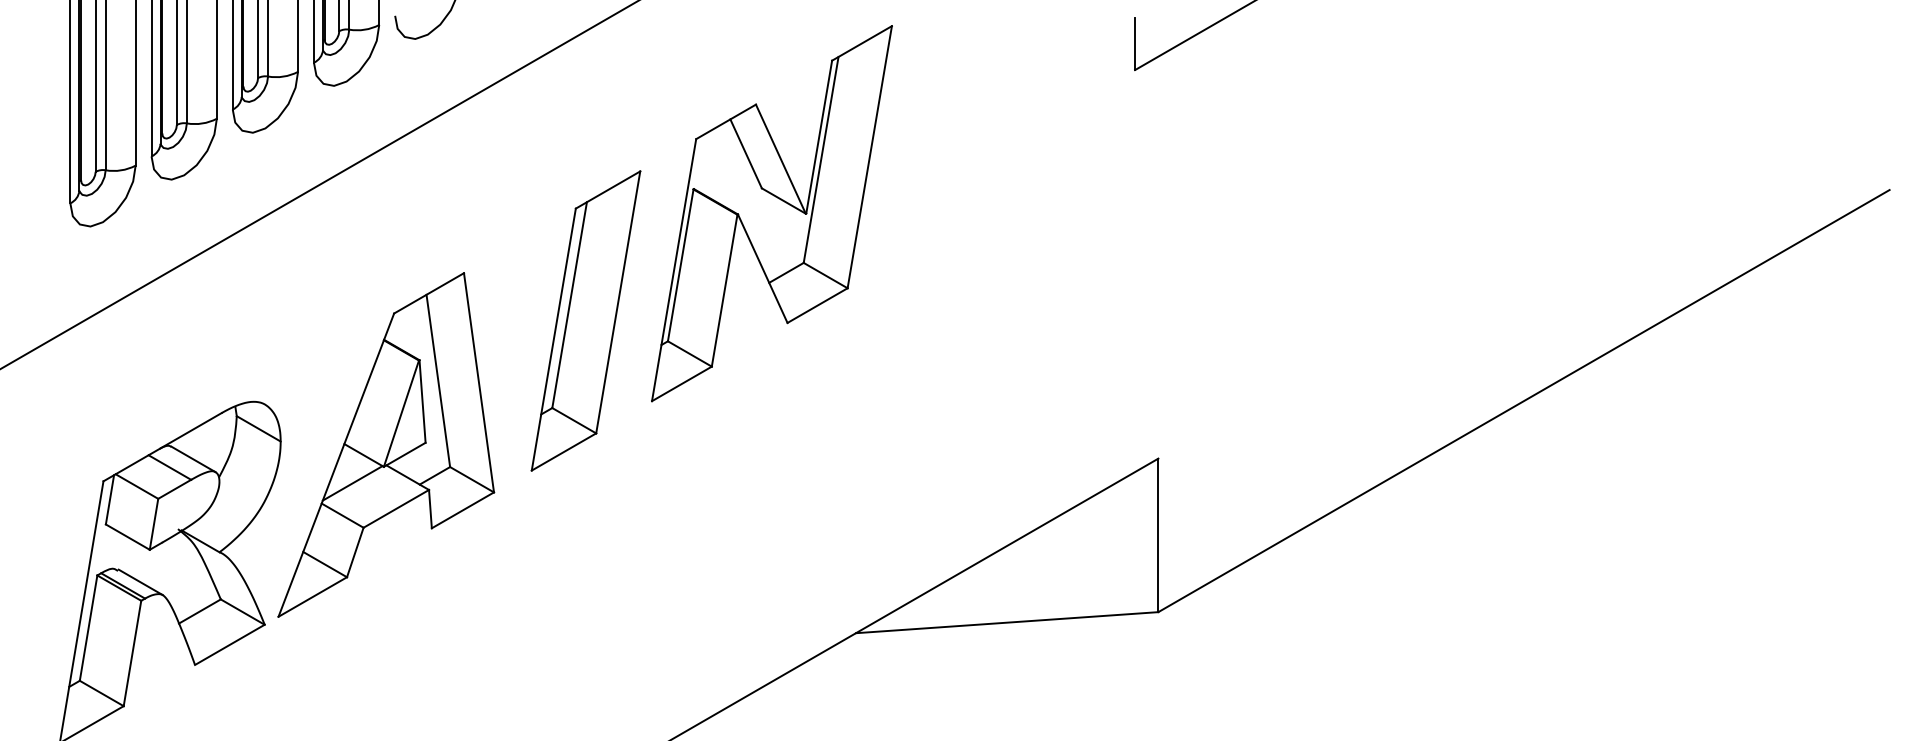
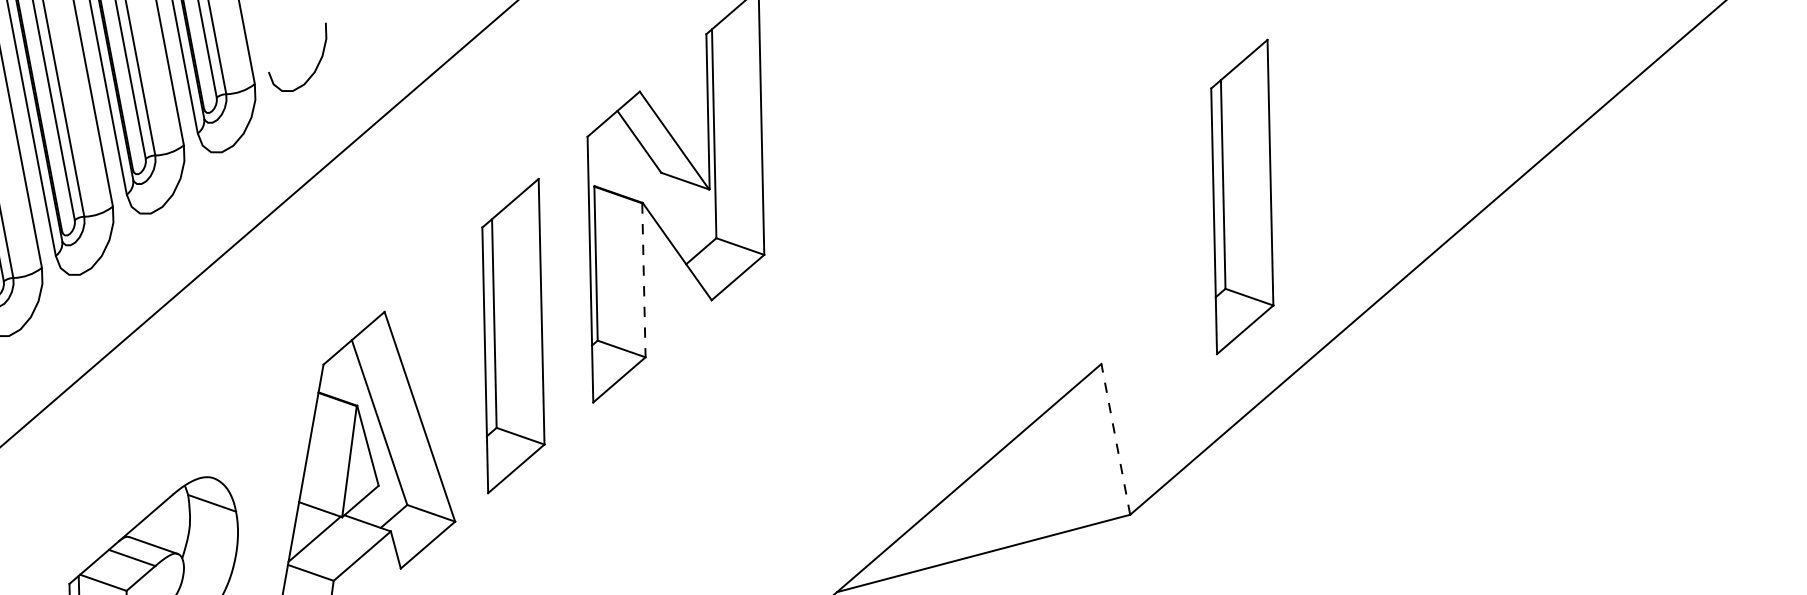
line: (724, 291) -> (643, 281), solid -> dashed
part: (1327, 320) -> (1241, 196), added
line: (1158, 535) -> (1115, 439), solid -> dashed

